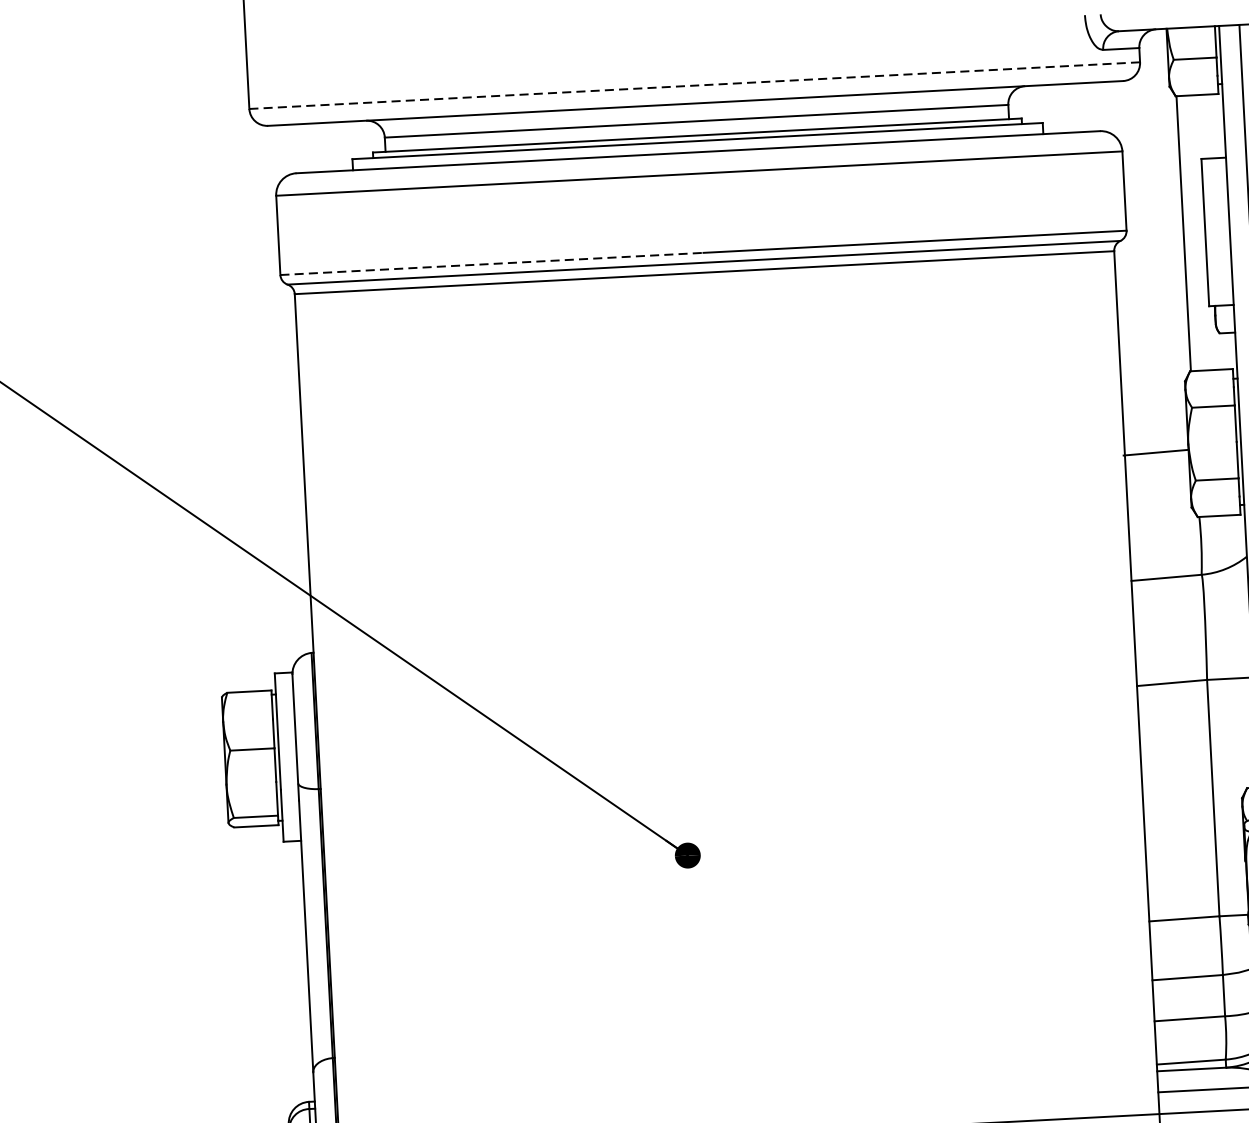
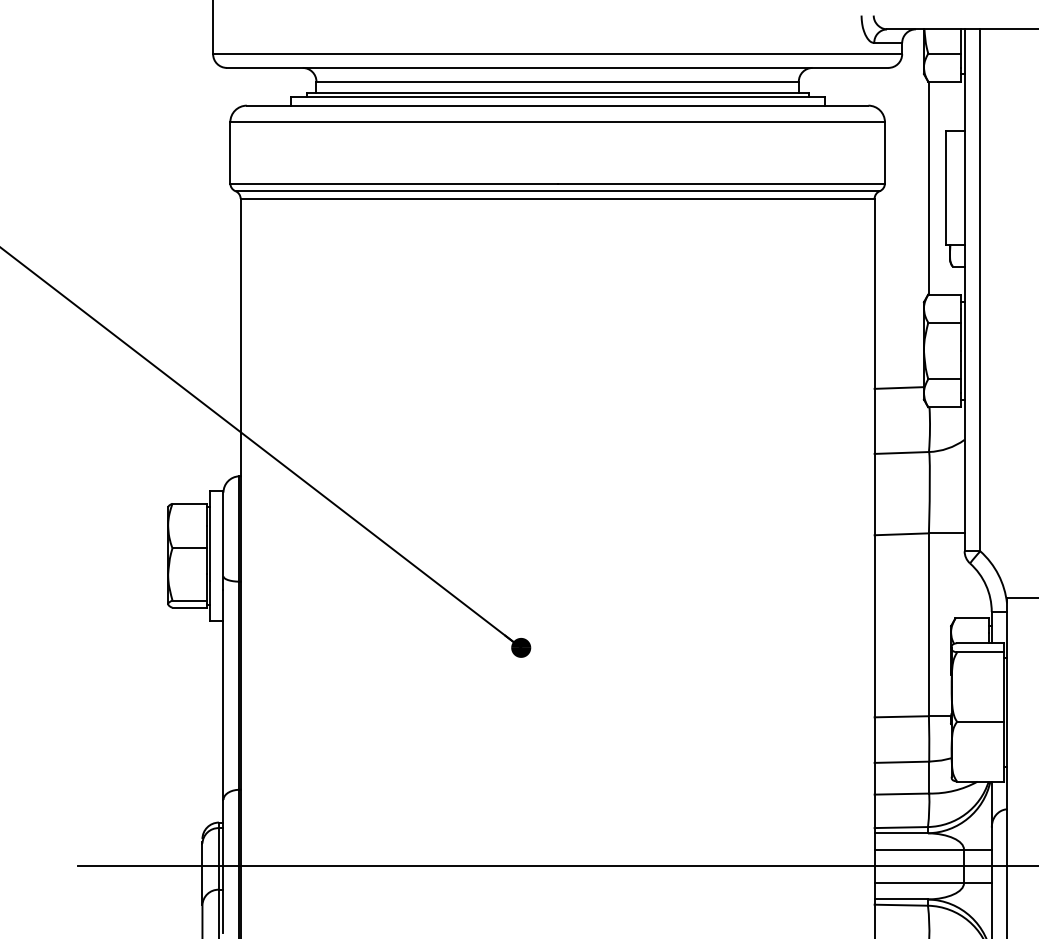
line: (694, 86) -> (557, 54), dashed -> solid
line: (492, 263) -> (394, 183), dashed -> solid
line: (1154, 452) -> (898, 387), moved

